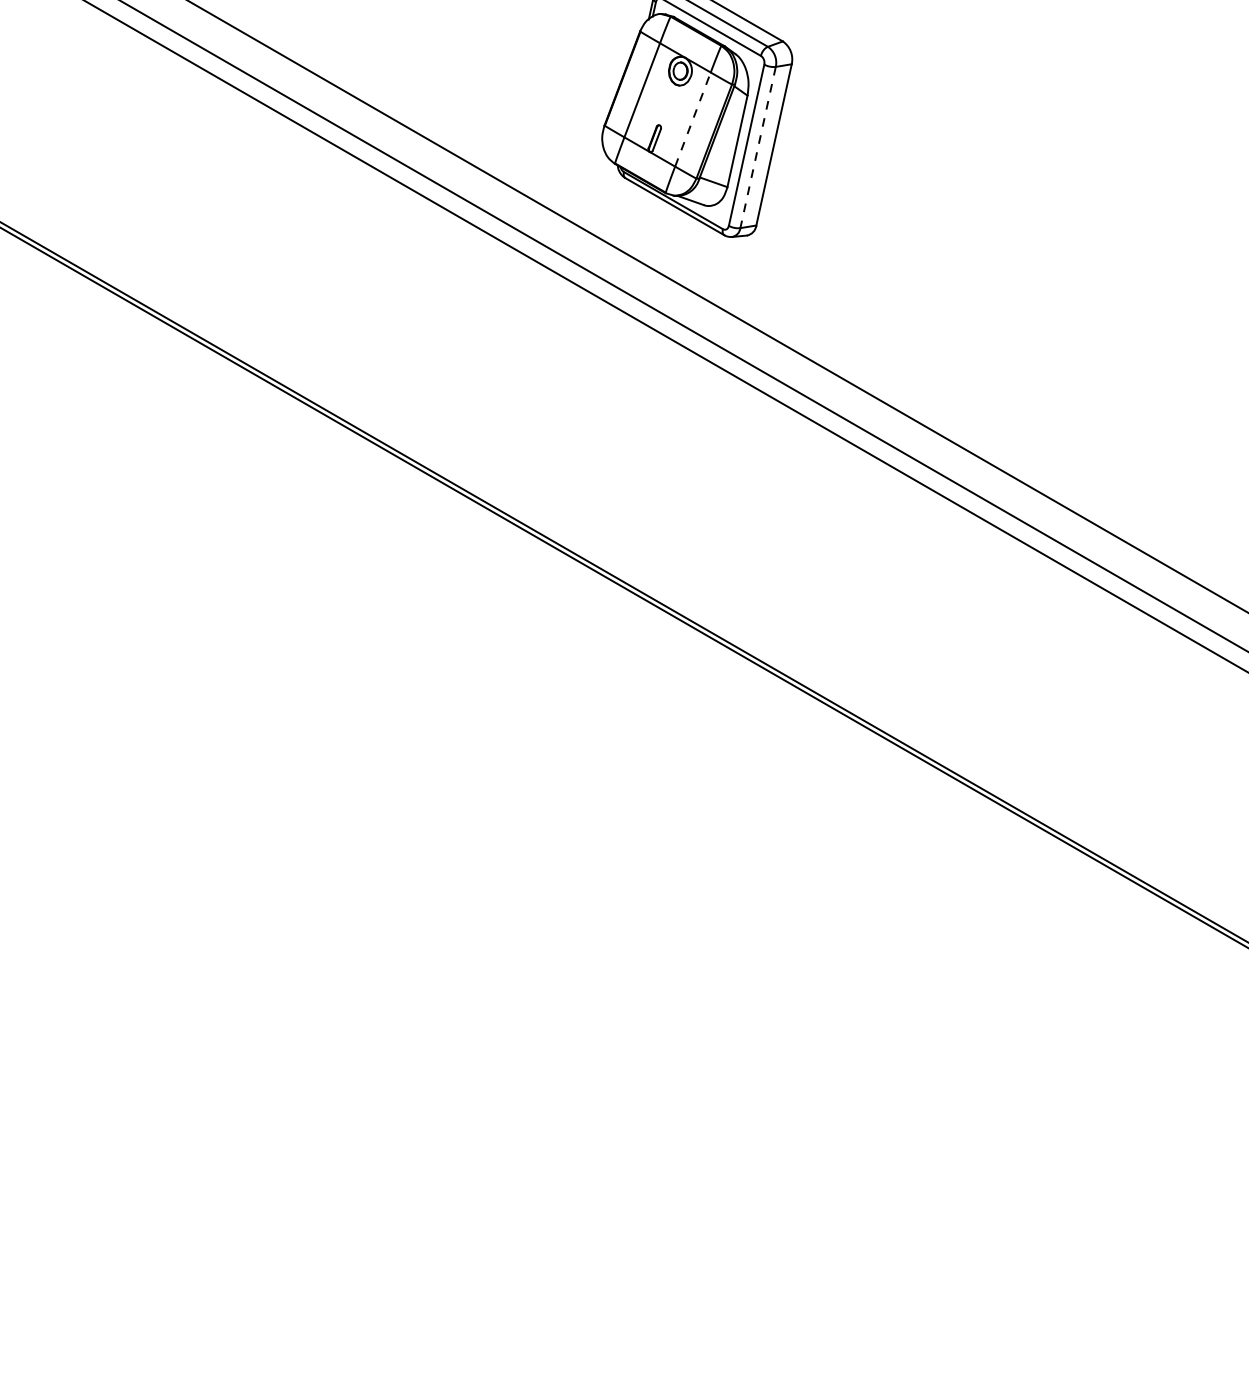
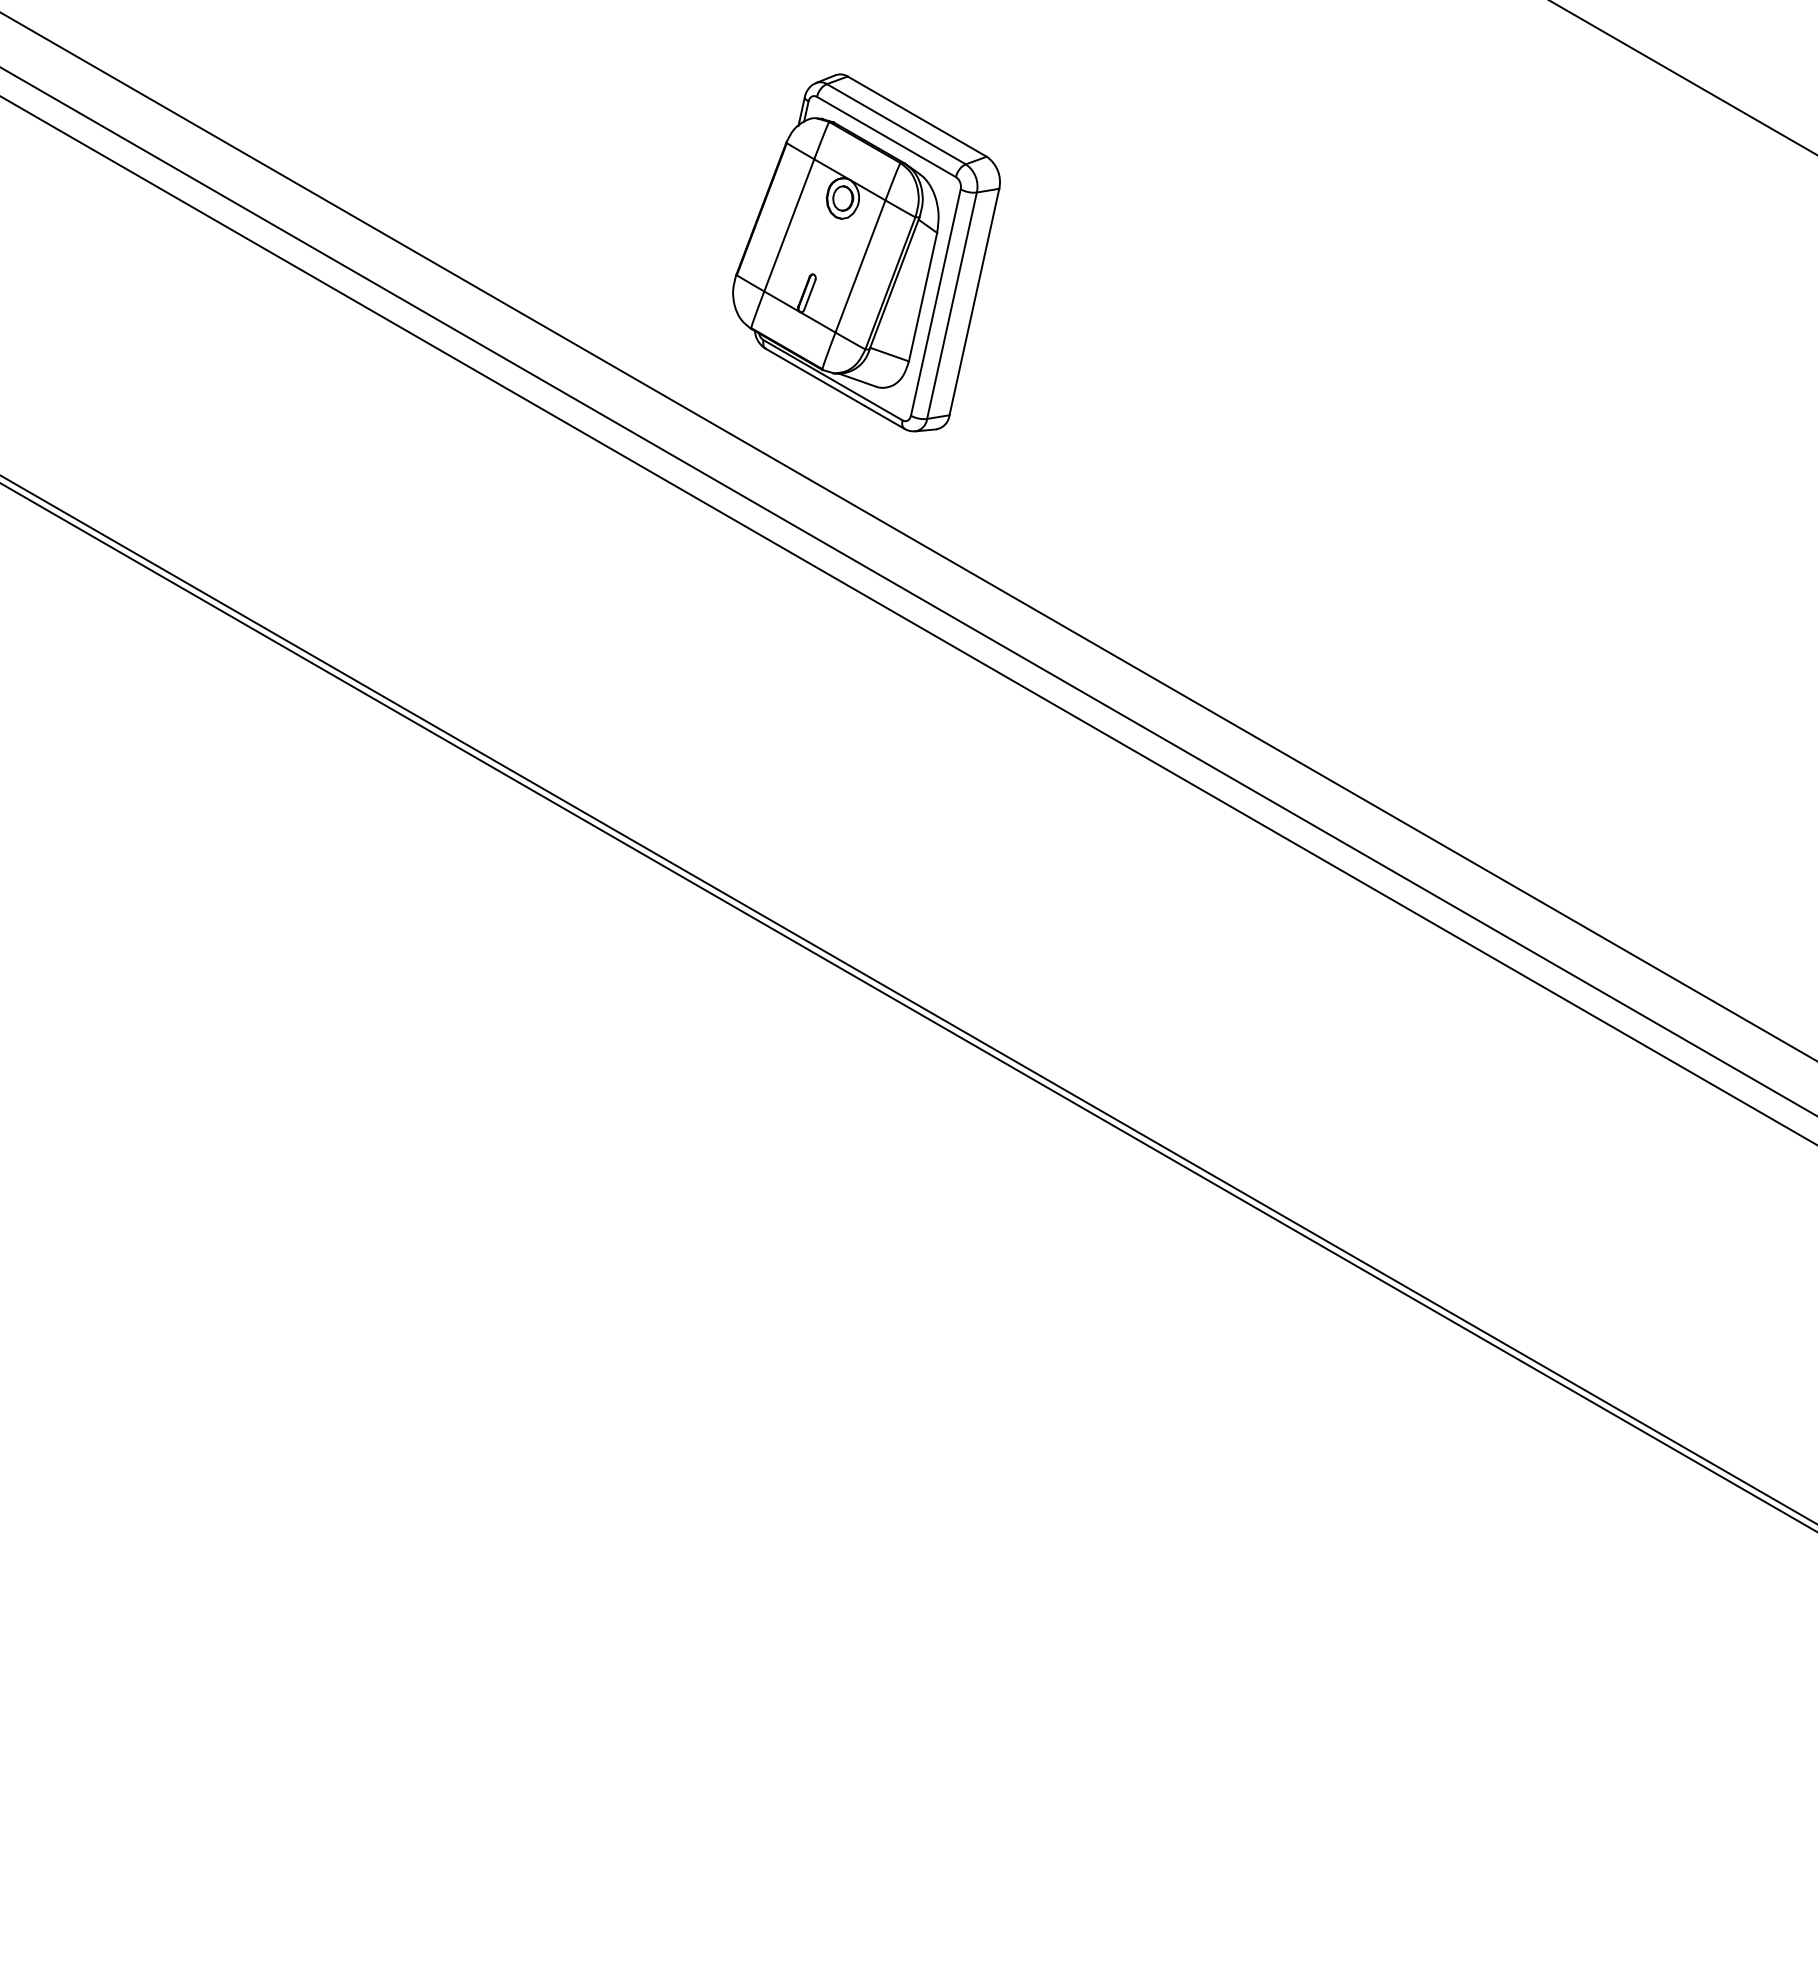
line: (692, 119) -> (860, 266), dashed -> solid
line: (758, 147) -> (952, 305), dashed -> solid

